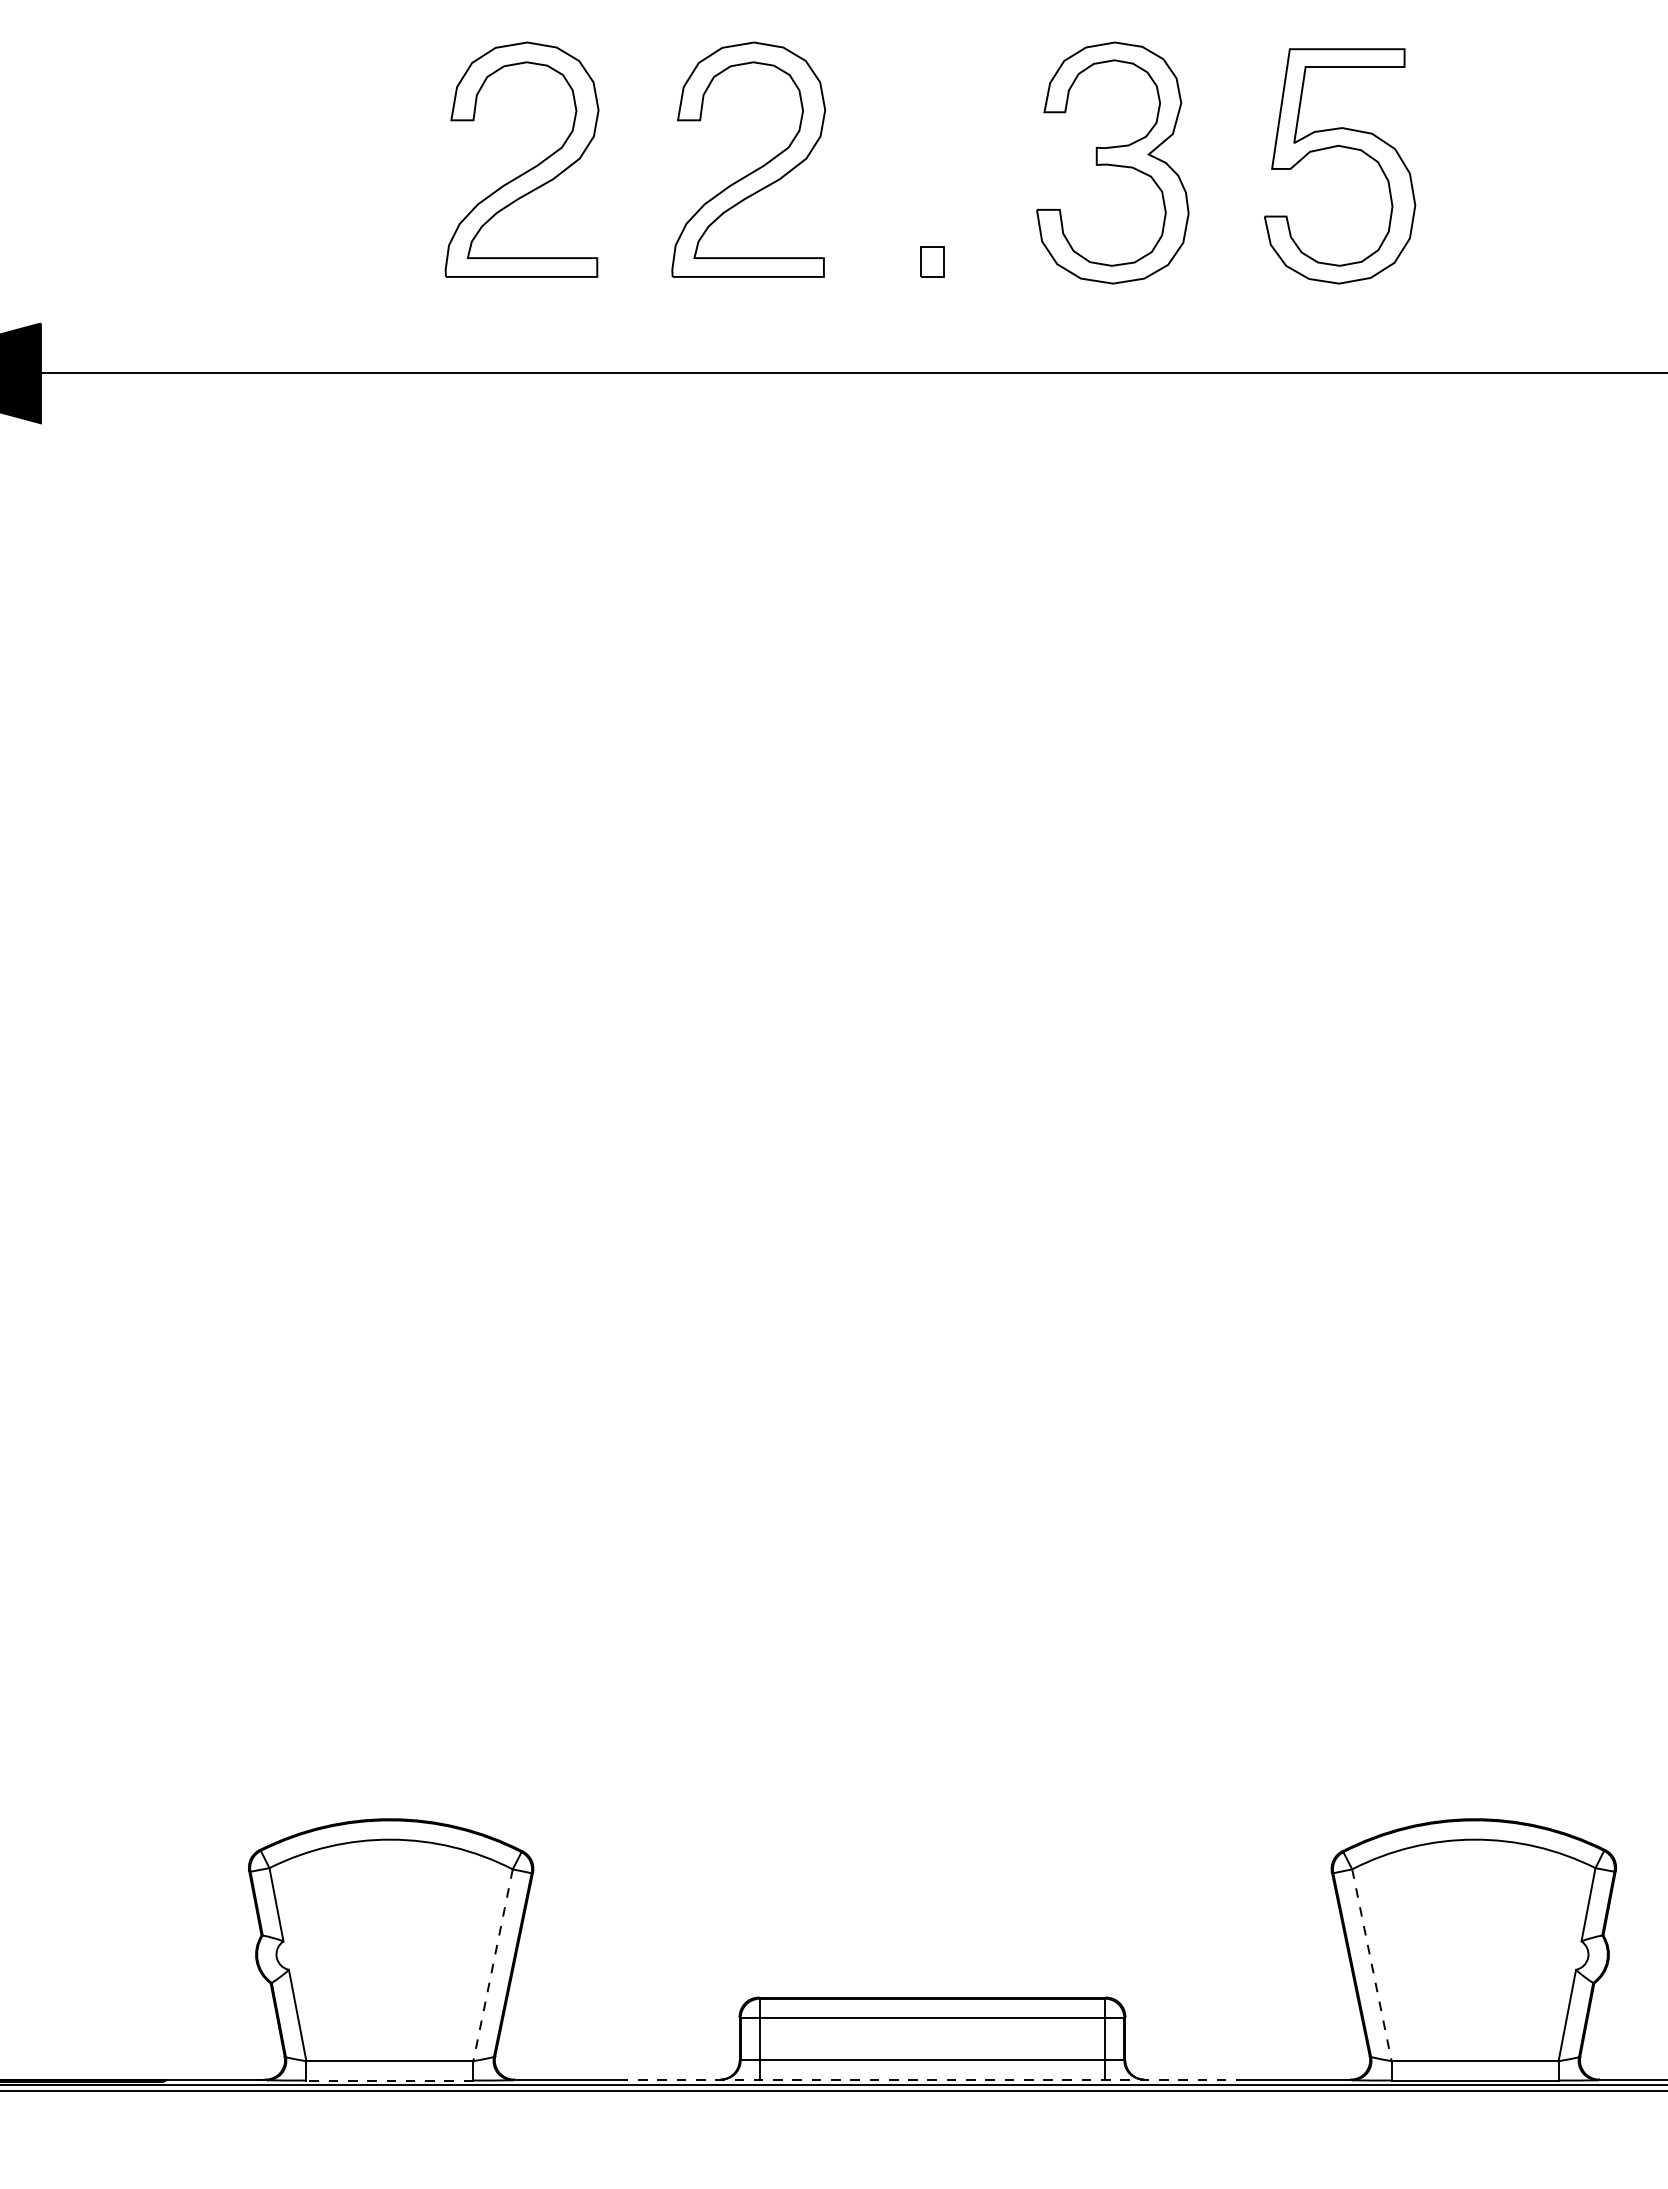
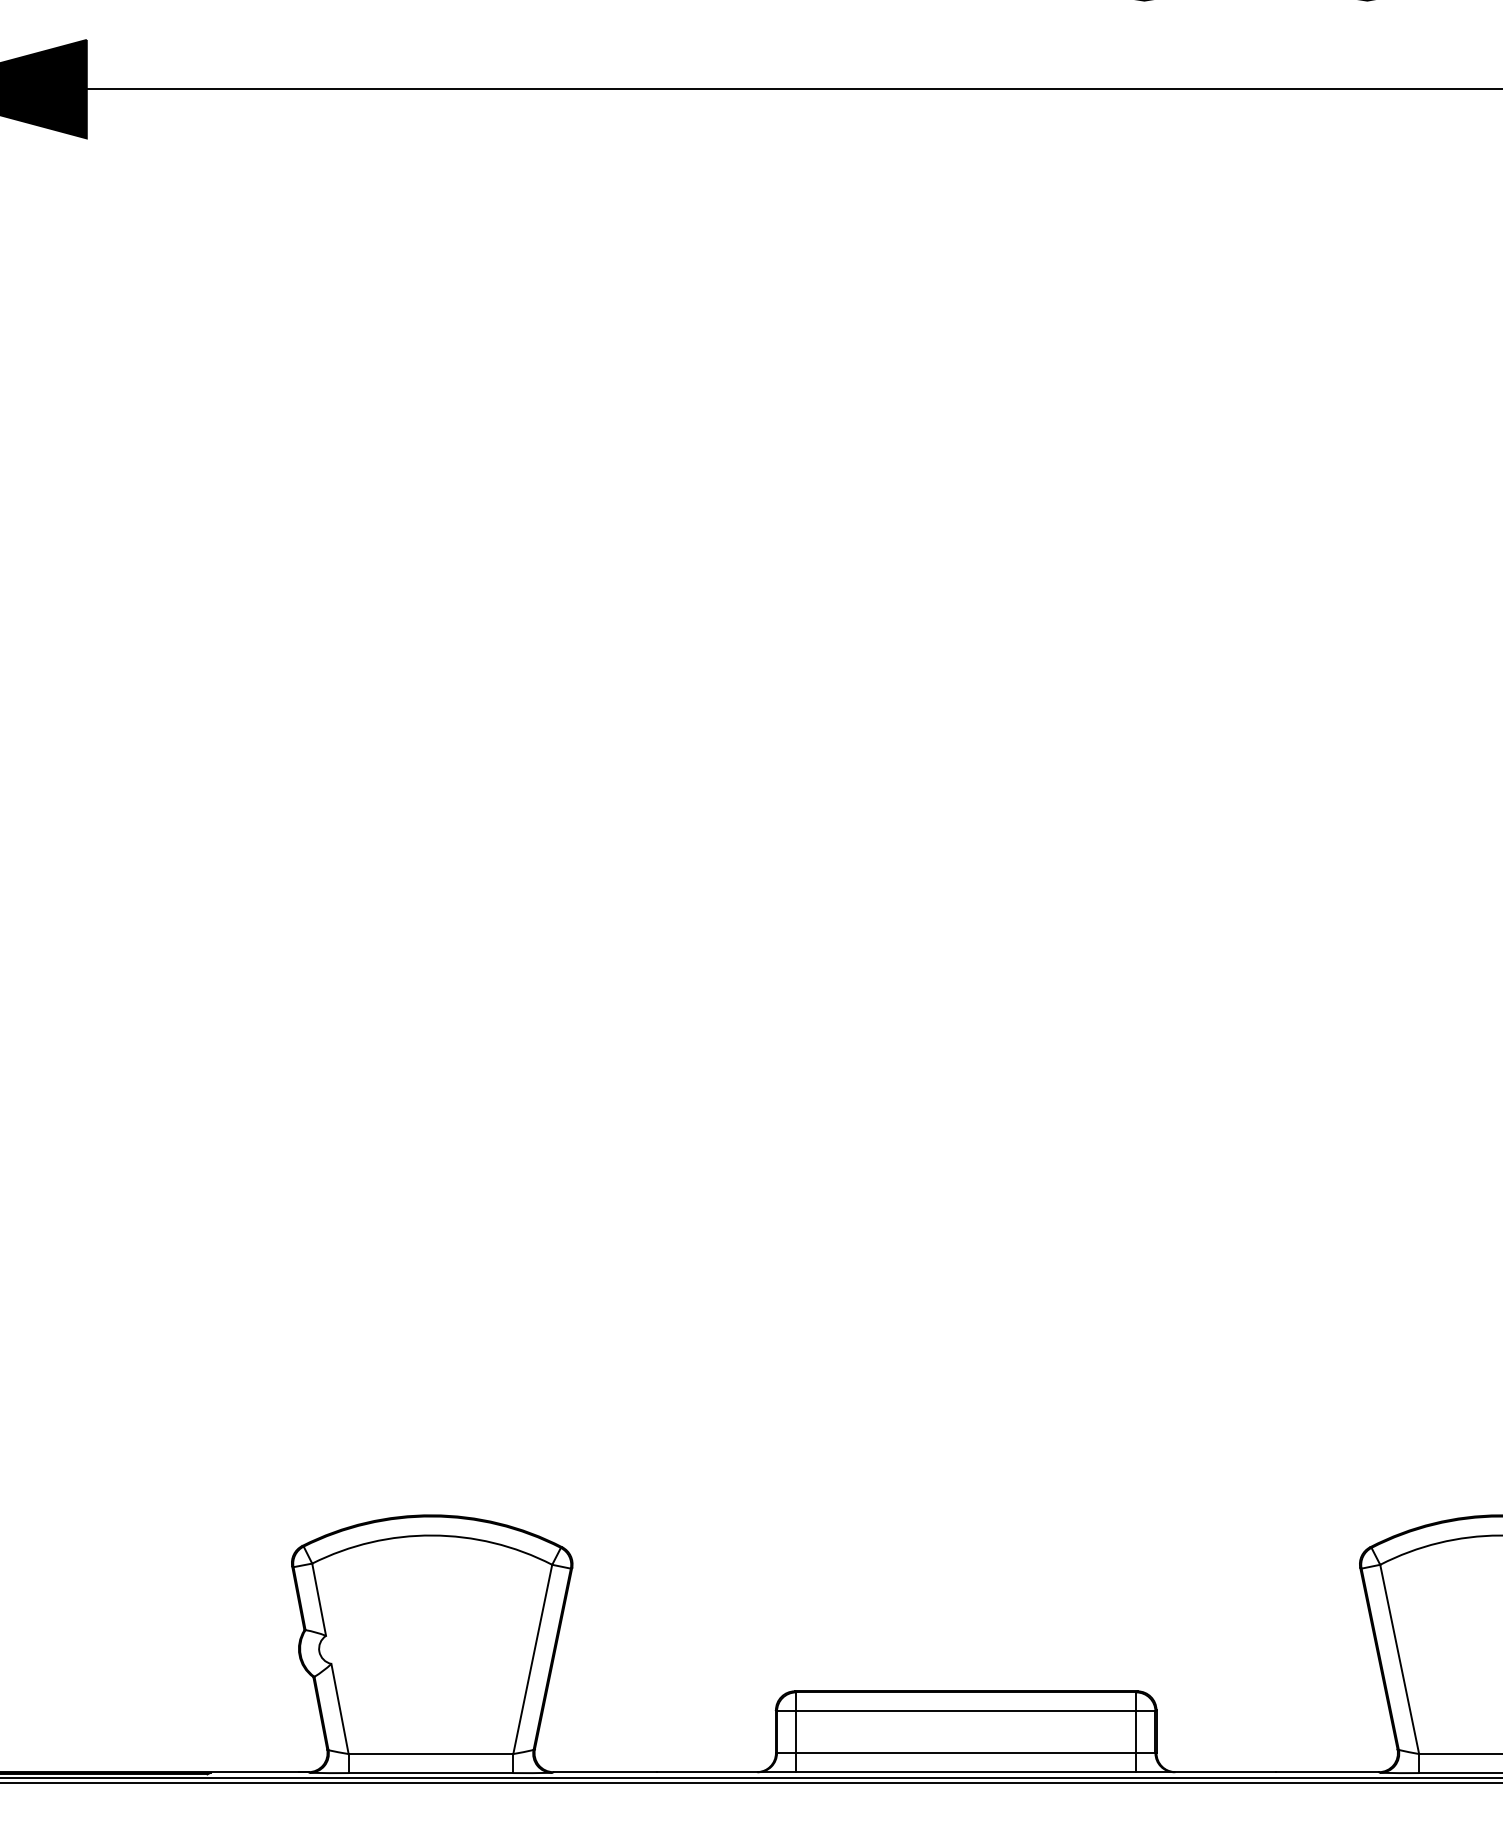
line: (493, 1965) -> (533, 1659), dashed -> solid
line: (1371, 1965) -> (1399, 1659), dashed -> solid
line: (932, 2079) -> (966, 1772), dashed -> solid
line: (389, 2080) -> (430, 1773), dashed -> solid

